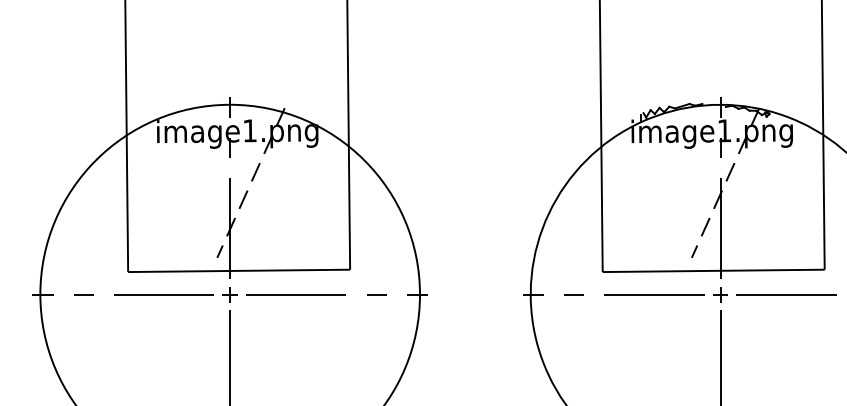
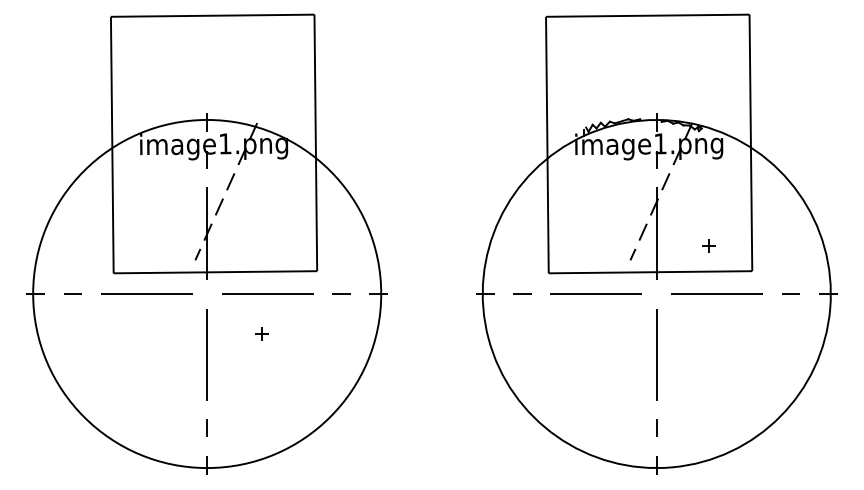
part: (229, 294) -> (261, 333), moved
part: (720, 294) -> (708, 245), moved

